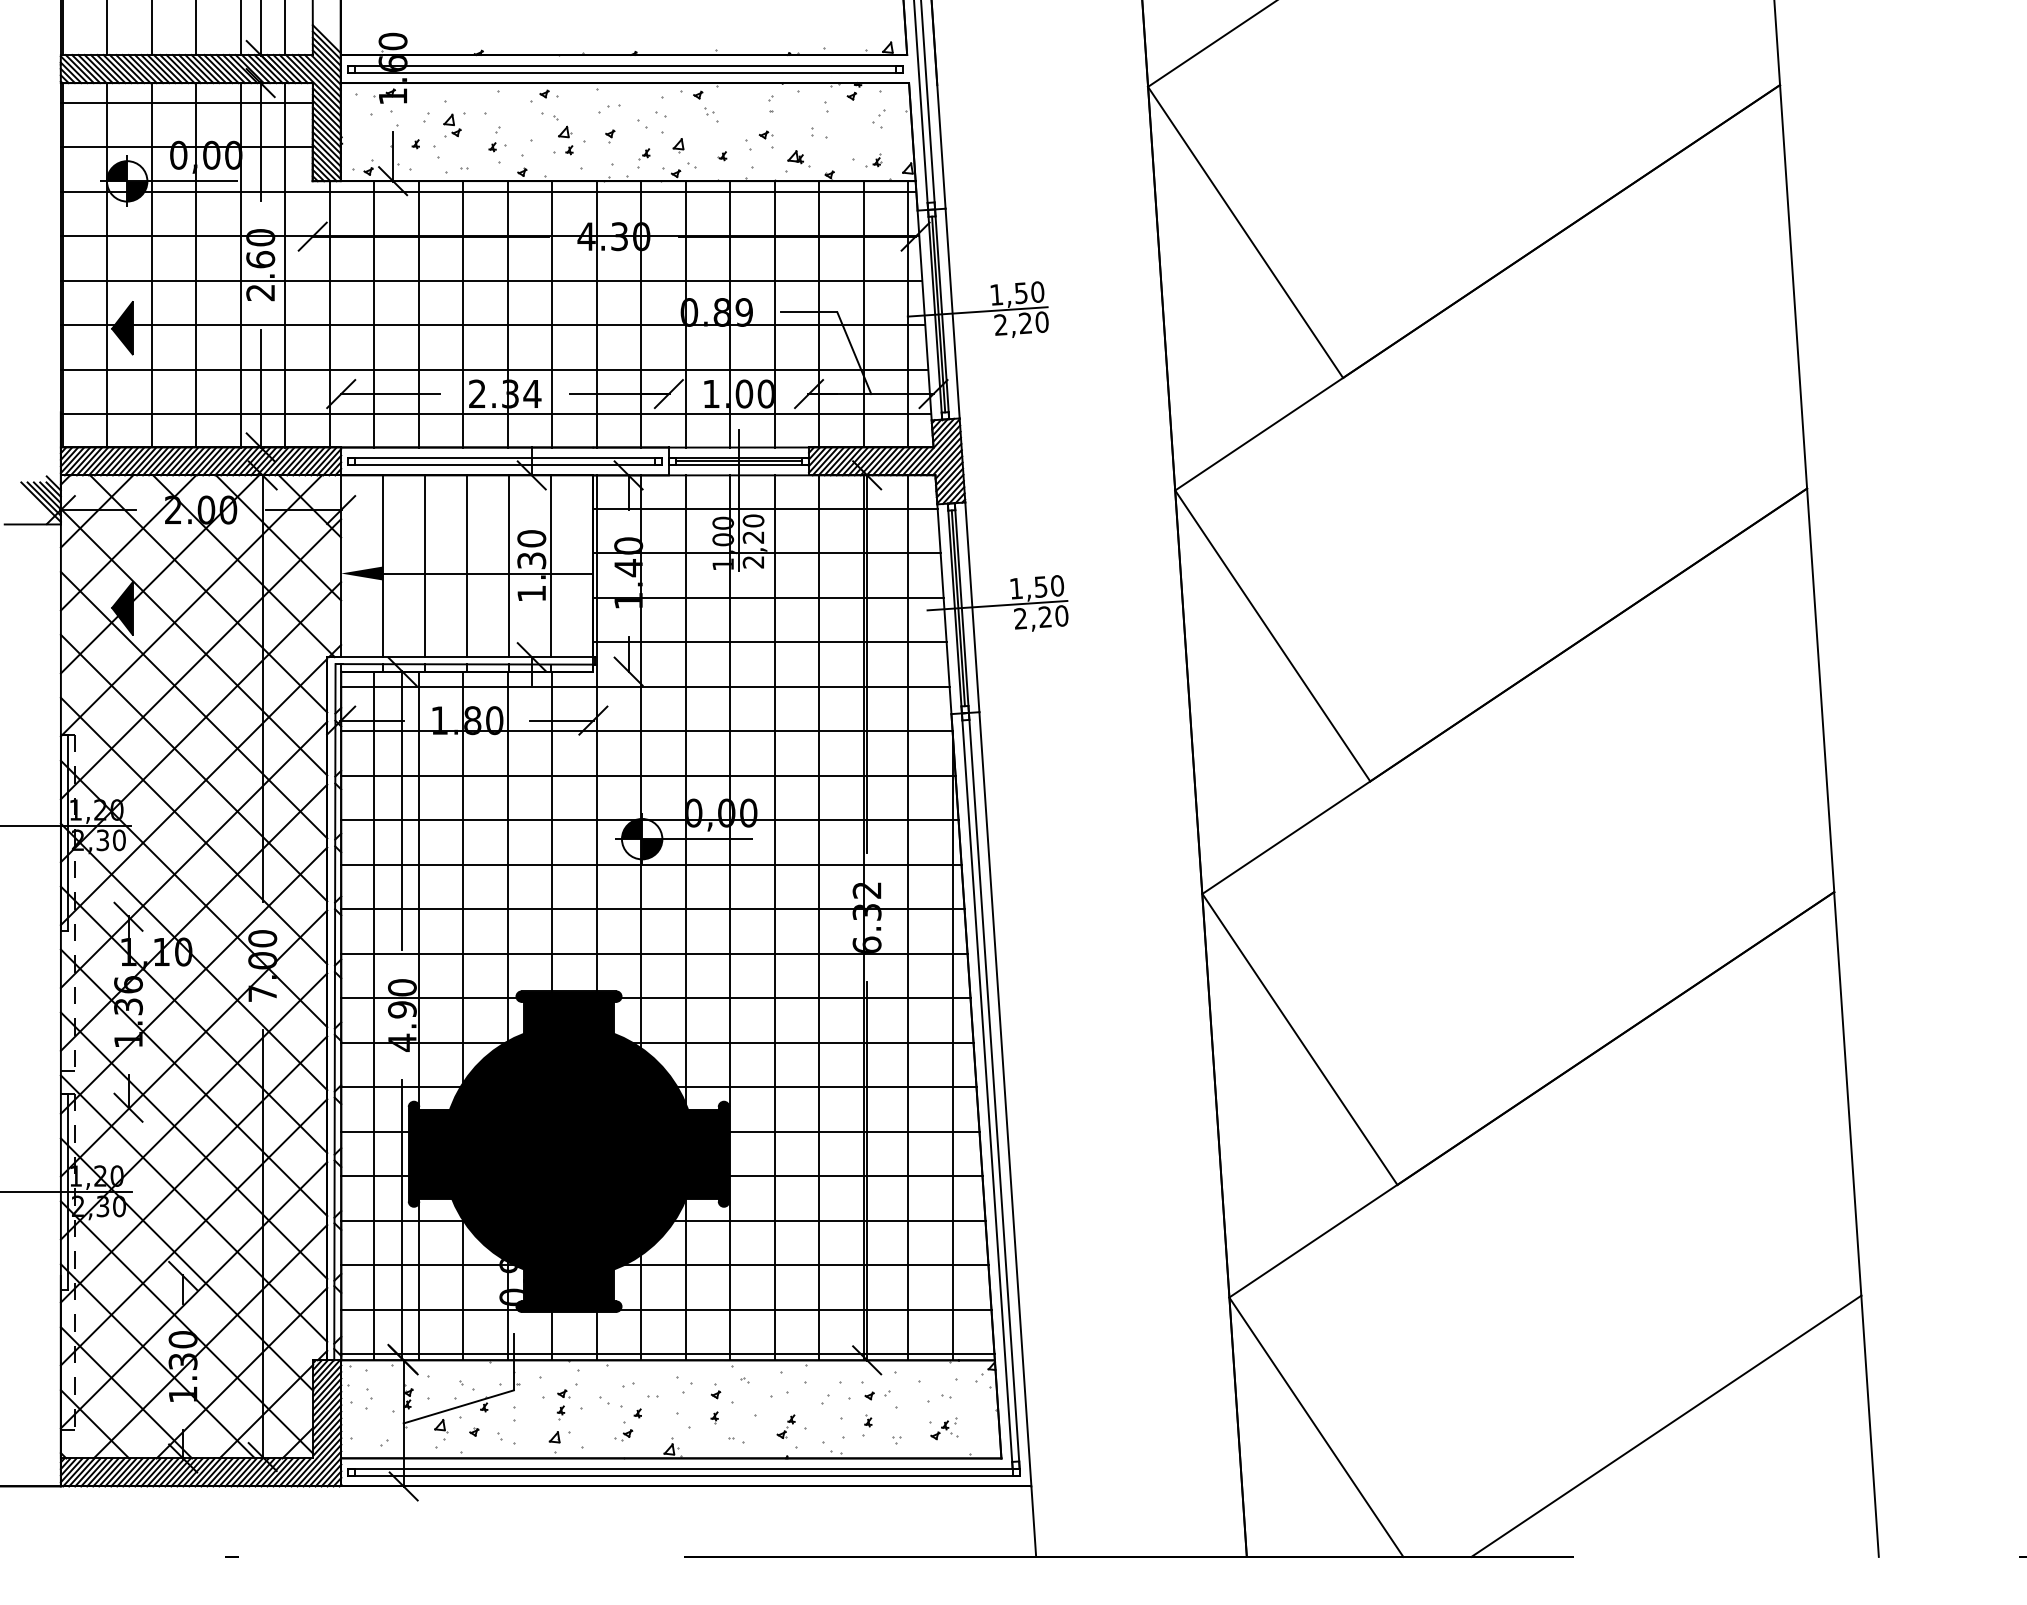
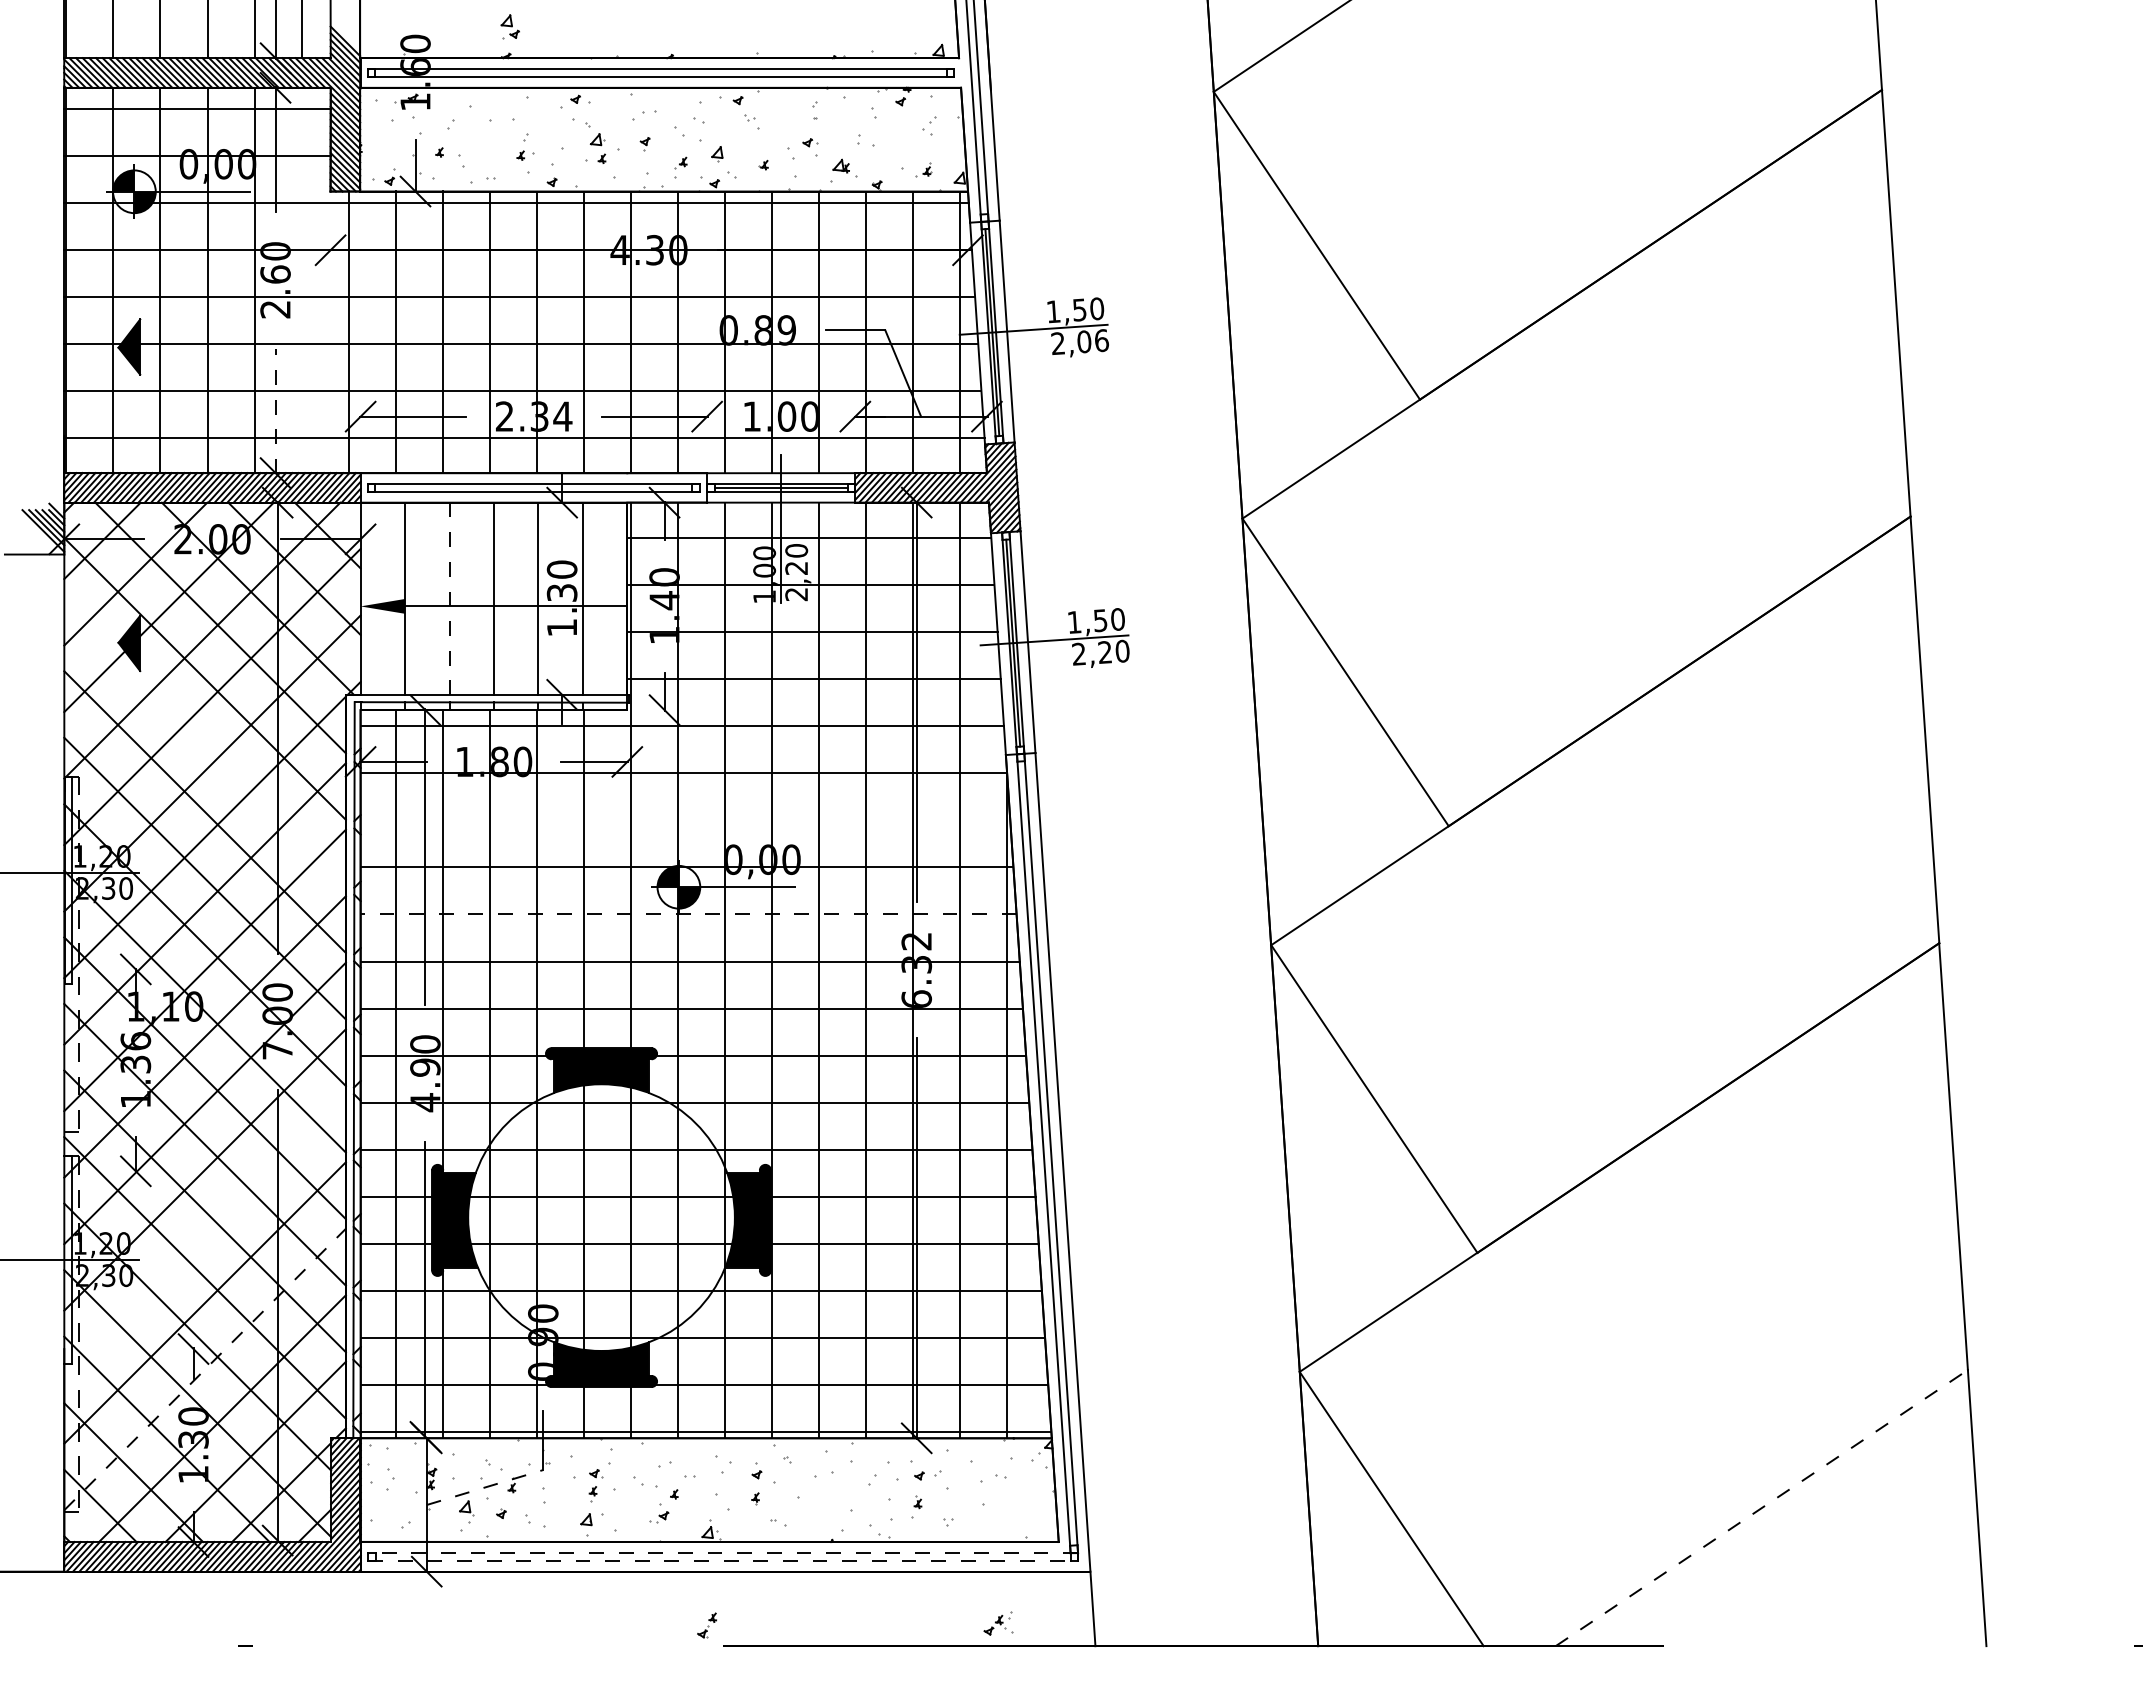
part: (451, 125) -> (509, 26), moved
line: (285, 265) -> (301, 280), removed
text: (1033, 322) -> (1092, 341), 2,20 -> 2,06
line: (260, 389) -> (275, 411), solid -> dashed
line: (425, 566) -> (449, 599), solid -> dashed
line: (193, 705) -> (204, 745), removed
line: (648, 776) -> (685, 820), removed
line: (651, 864) -> (688, 914), solid -> dashed
fill: (568, 1151) -> (601, 1217), removed
line: (193, 1169) -> (204, 1236), removed
line: (194, 1295) -> (205, 1369), solid -> dashed
line: (459, 1406) -> (485, 1487), solid -> dashed
line: (1667, 1425) -> (1762, 1507), solid -> dashed
part: (785, 1426) -> (706, 1625), moved
part: (944, 1428) -> (998, 1623), moved
line: (684, 1469) -> (723, 1553), solid -> dashed
line: (684, 1475) -> (723, 1560), solid -> dashed

